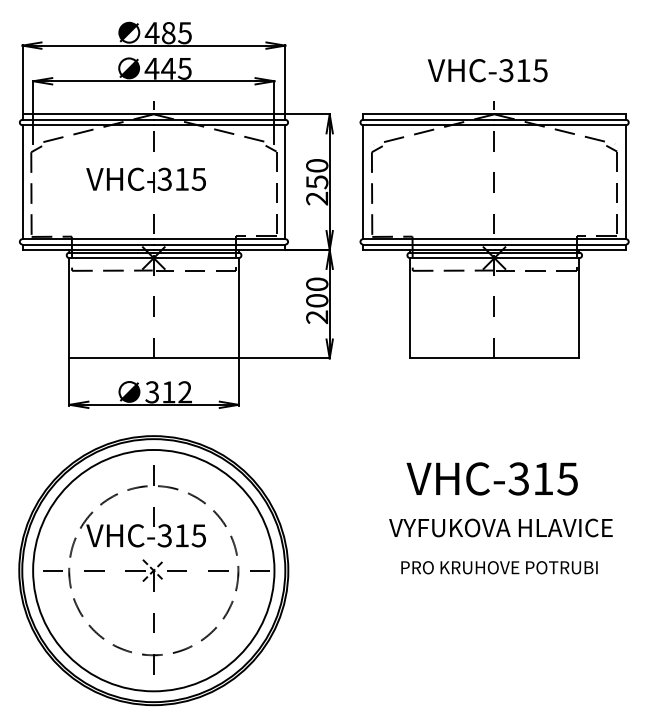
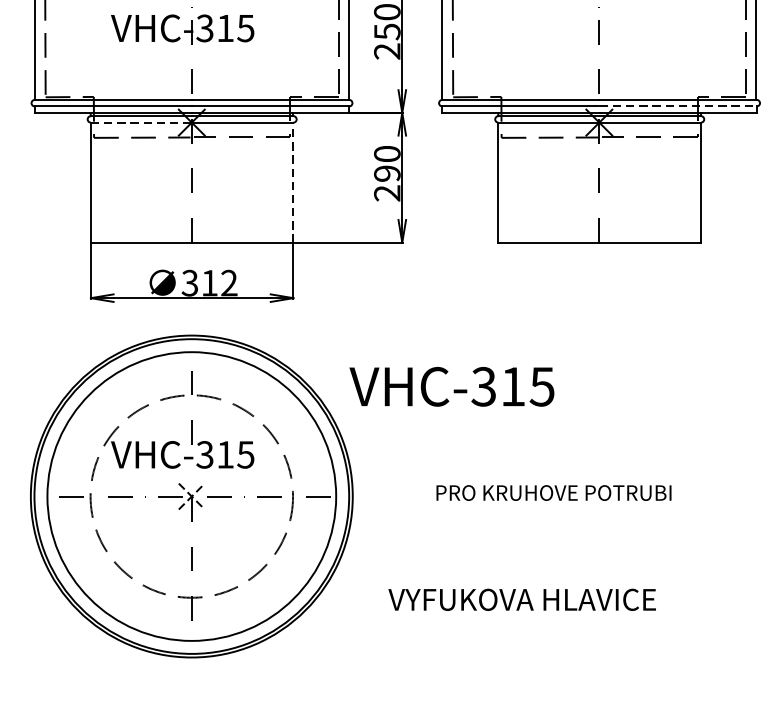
line: (560, 244) -> (678, 106), solid -> dashed
line: (112, 258) -> (142, 123), solid -> dashed
text: (317, 300) -> (387, 173), 200 -> 290
line: (238, 307) -> (293, 181), solid -> dashed
text: (491, 478) -> (451, 386), moved
text: (500, 527) -> (521, 599), moved
text: (499, 567) -> (553, 492), moved

